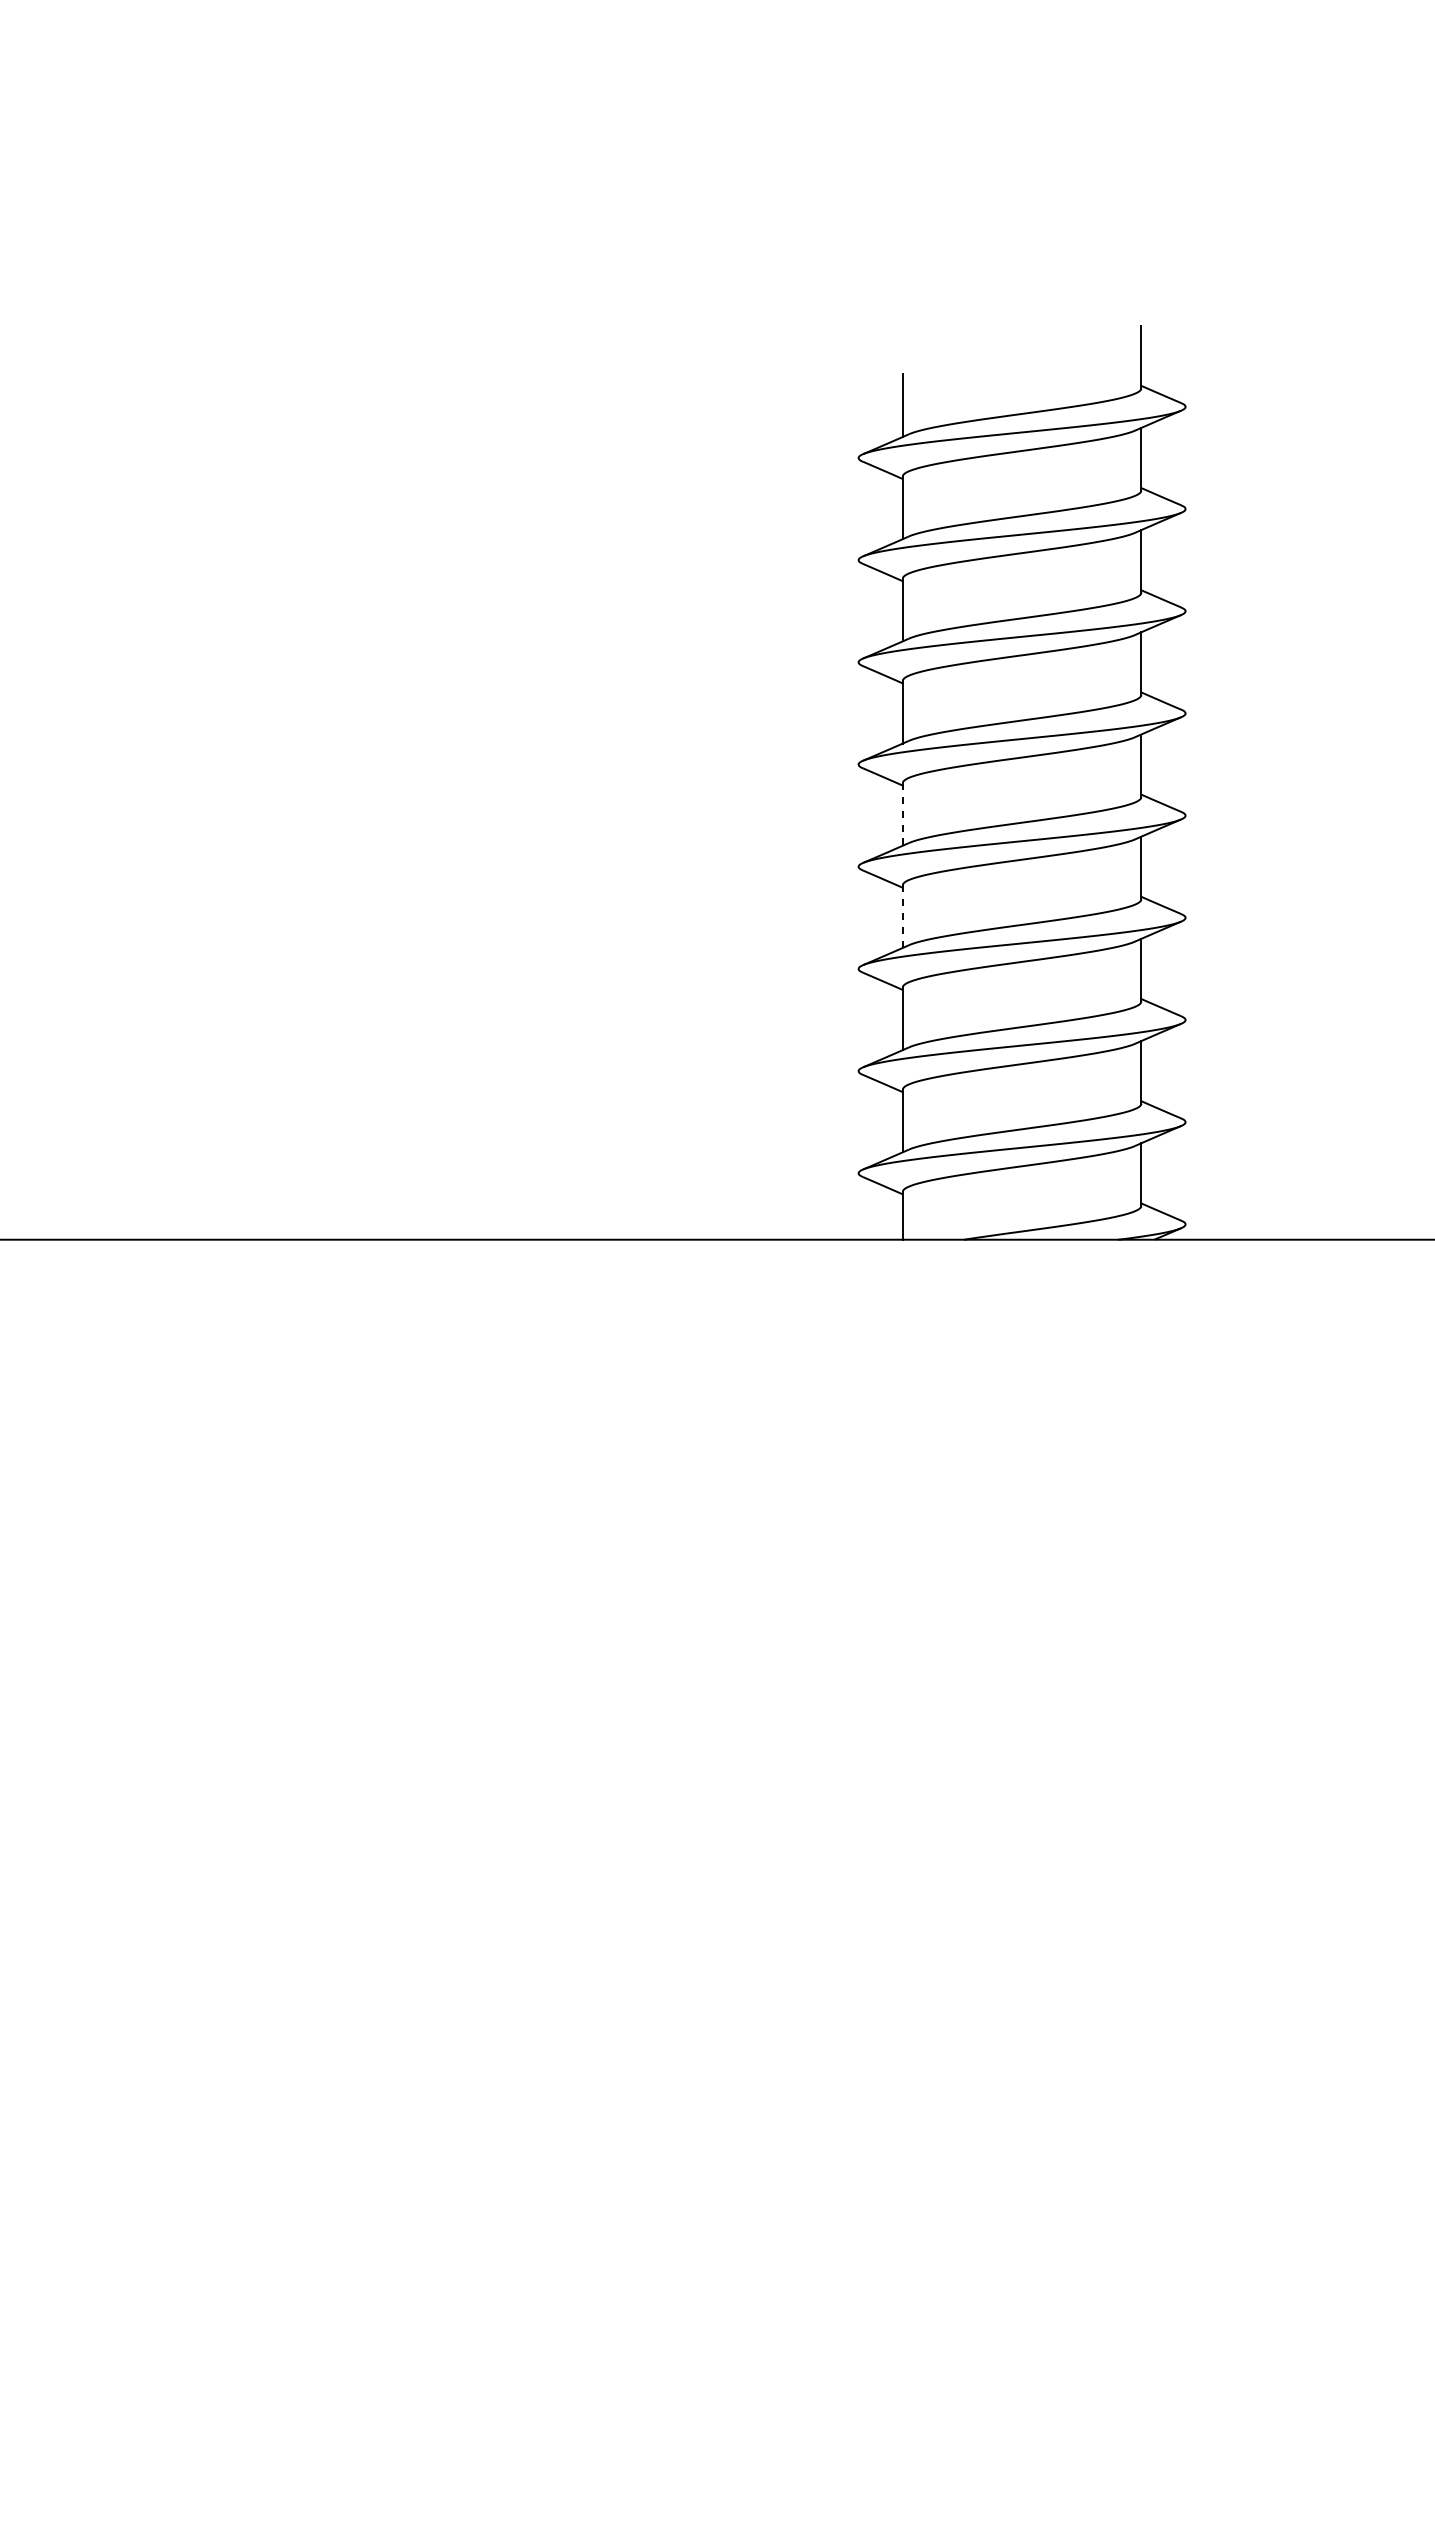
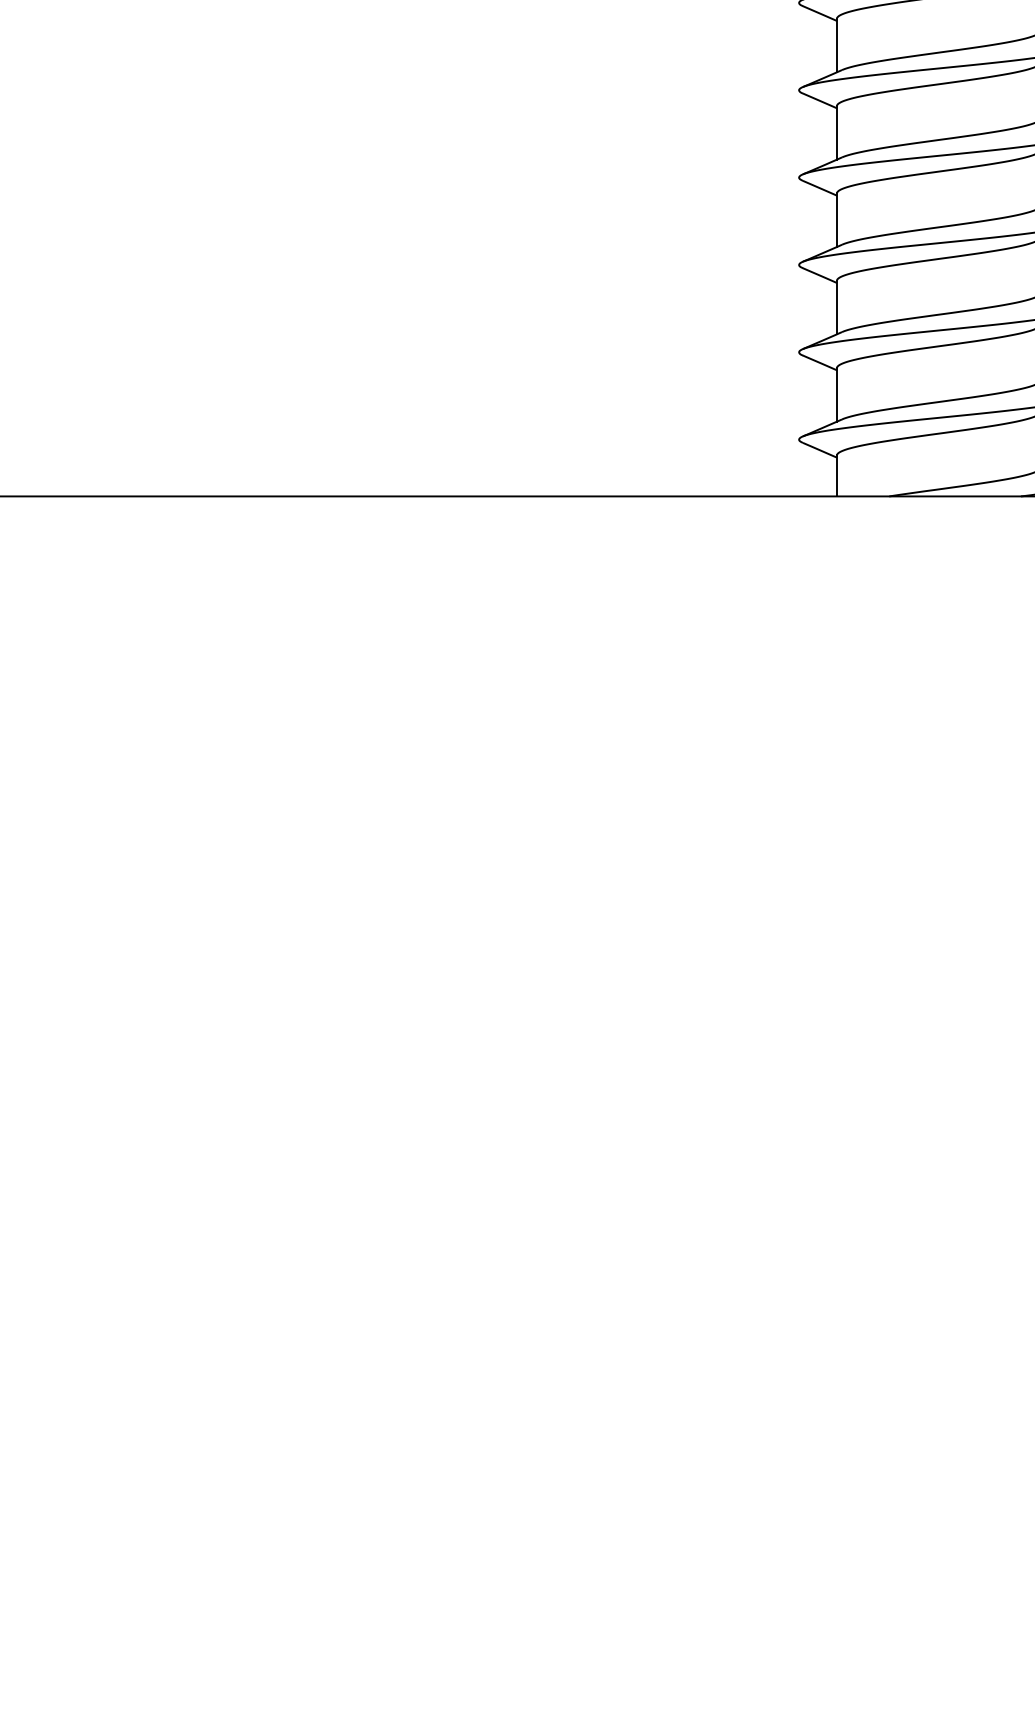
line: (902, 814) -> (836, 132), dashed -> solid
line: (902, 917) -> (836, 221), dashed -> solid

